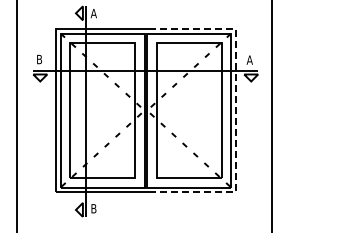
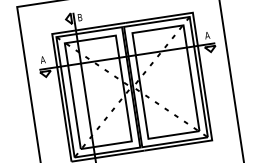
text: (93, 13) -> (79, 17), A -> B
text: (39, 59) -> (42, 59), B -> A
line: (235, 110) -> (202, 76), dashed -> solid

